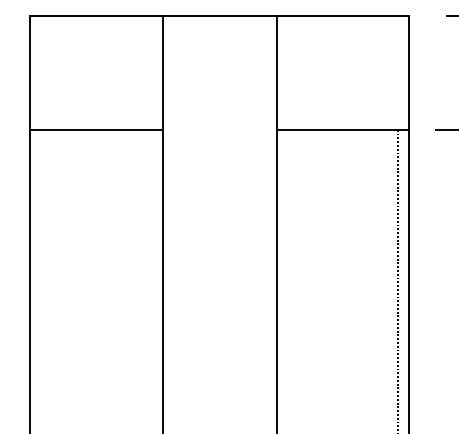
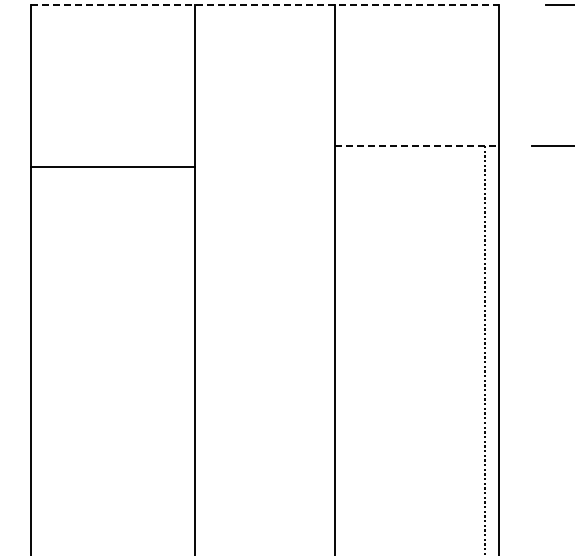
line: (219, 16) -> (264, 5), solid -> dashed
line: (96, 129) -> (112, 166), moved
line: (342, 129) -> (416, 145), solid -> dashed

